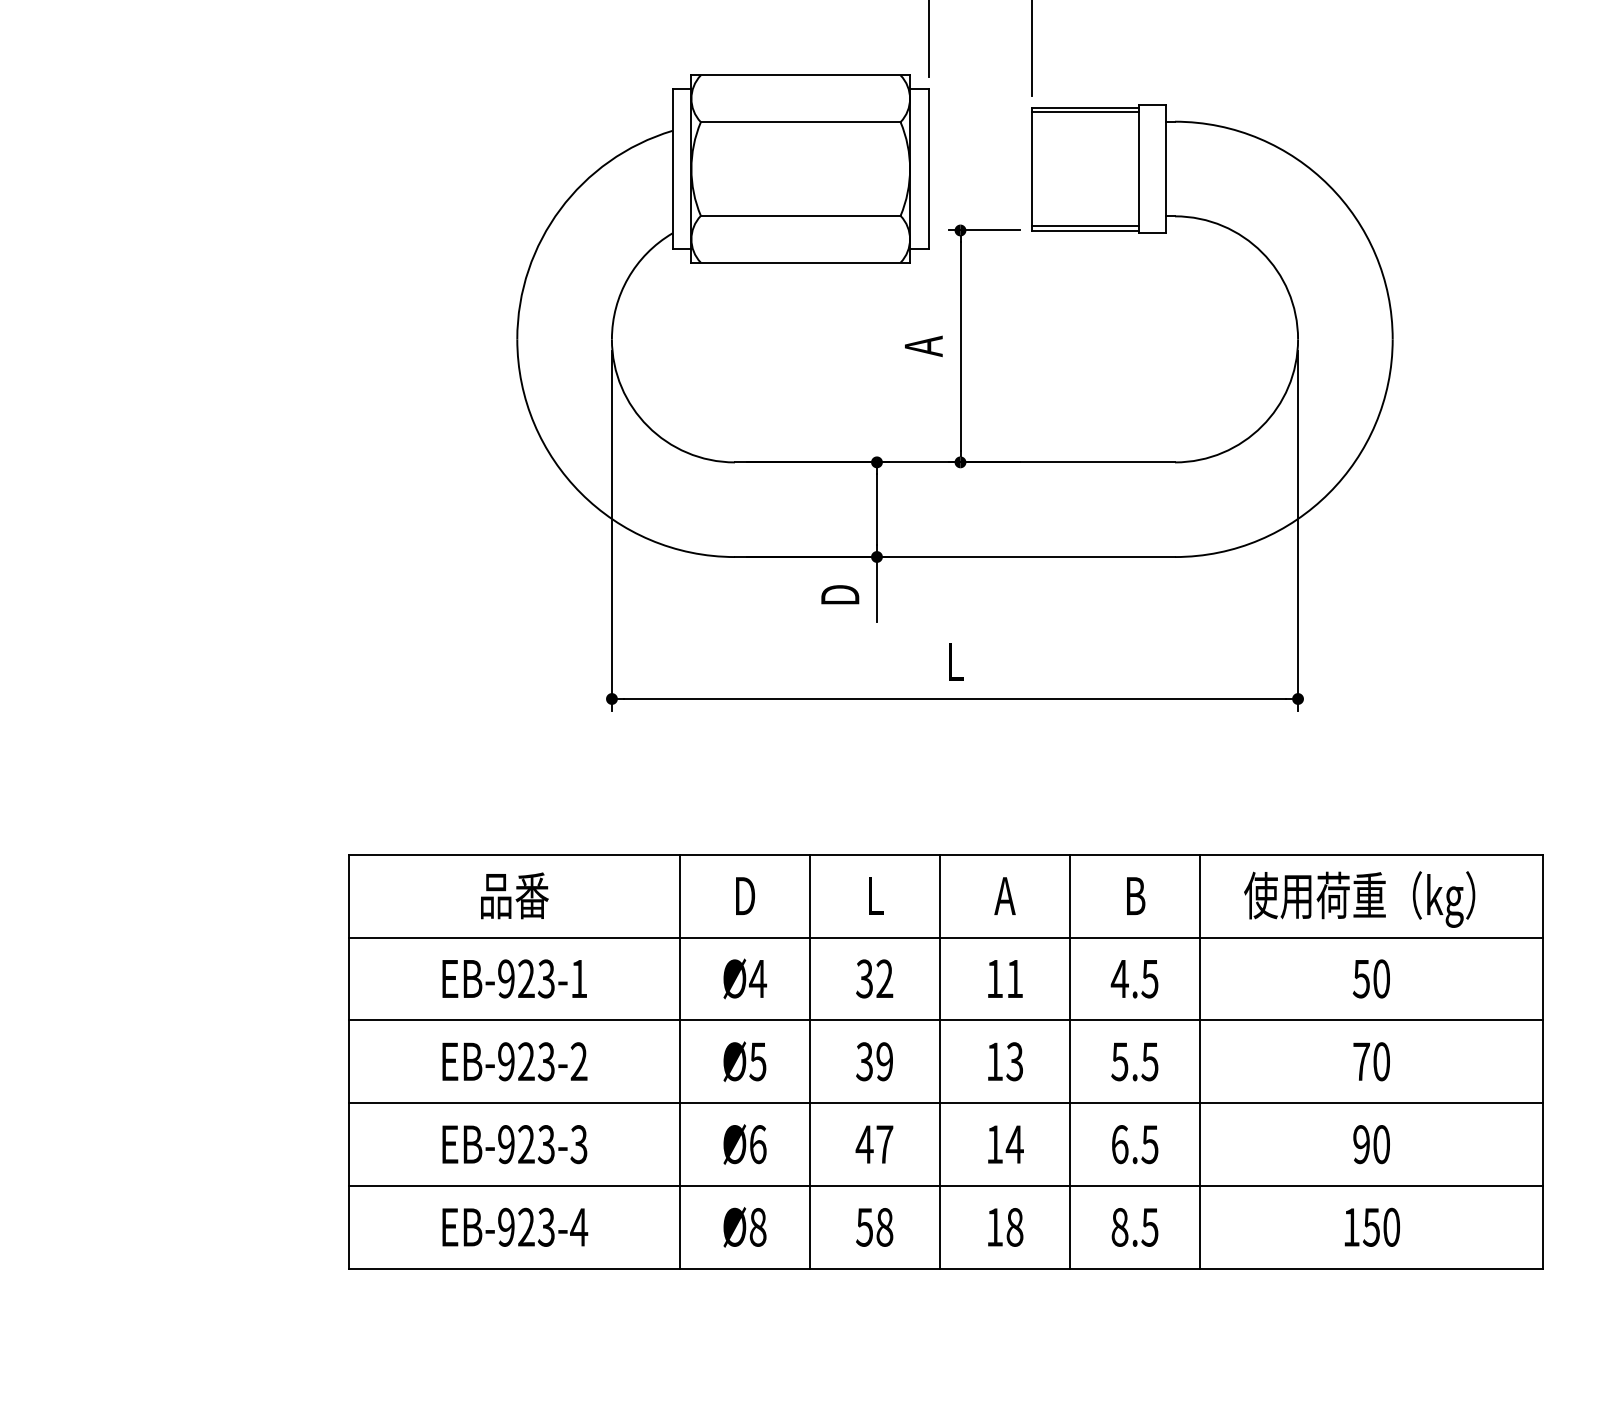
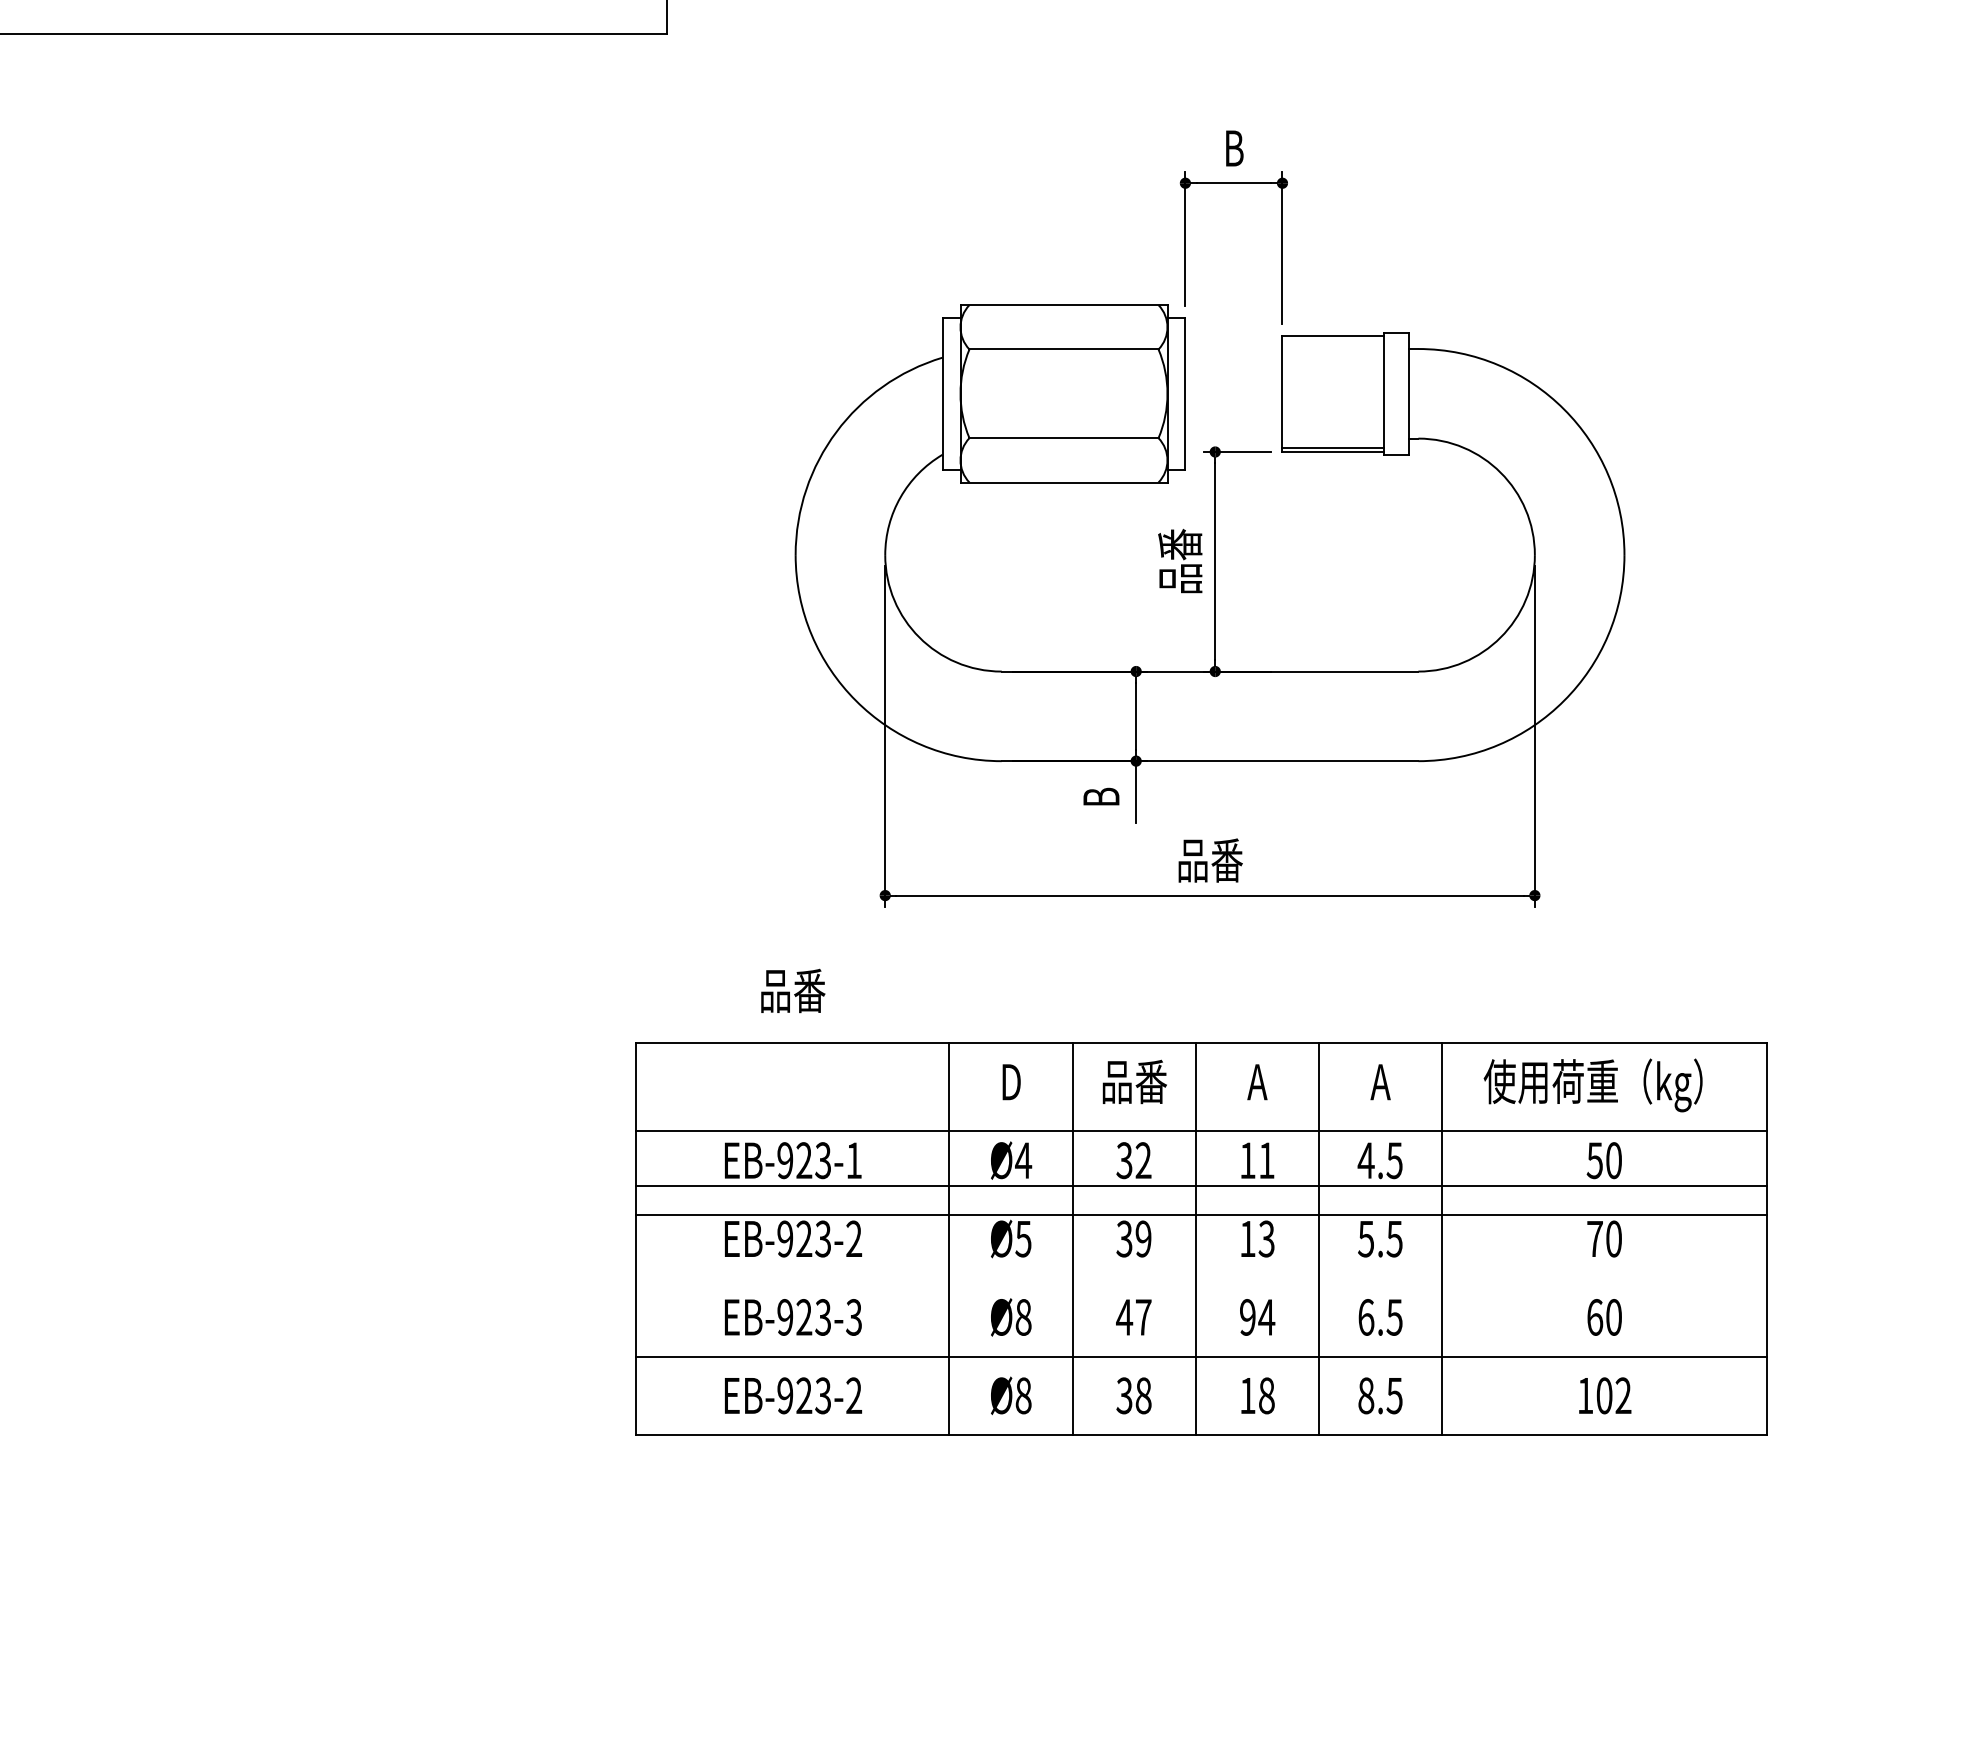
line: (1085, 112) -> (1333, 340), removed
text: (923, 345) -> (1180, 560), A -> 品番
text: (840, 594) -> (1101, 796), D -> B
text: (955, 661) -> (1210, 860), L -> 品番
text: (515, 895) -> (793, 990), moved
text: (875, 895) -> (1134, 1081), L -> 品番
text: (1135, 896) -> (1380, 1082), B -> A
line: (945, 937) -> (1201, 1186), moved
line: (945, 1020) -> (1201, 1130), moved
line: (945, 1103) -> (1201, 1215), moved
text: (757, 1144) -> (1023, 1317), Ø6 -> Ø8
text: (994, 1144) -> (1247, 1317), 14 -> 94
text: (1362, 1144) -> (1595, 1317), 90 -> 60
text: (578, 1227) -> (853, 1395), EB-923-4 -> EB-923-2
text: (864, 1227) -> (1124, 1395), 58 -> 38
text: (1381, 1227) -> (1613, 1395), 150 -> 102

